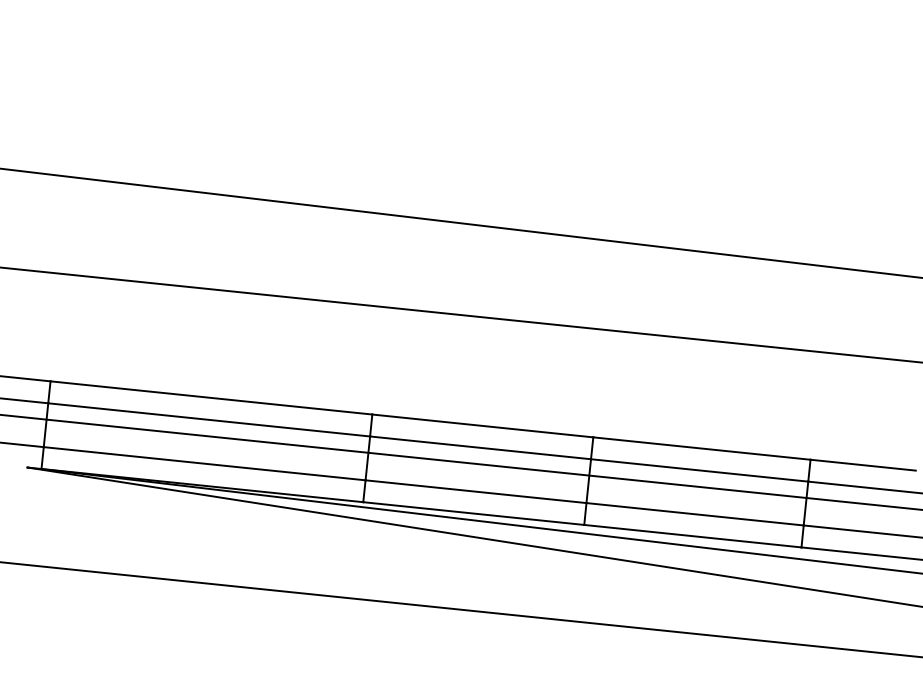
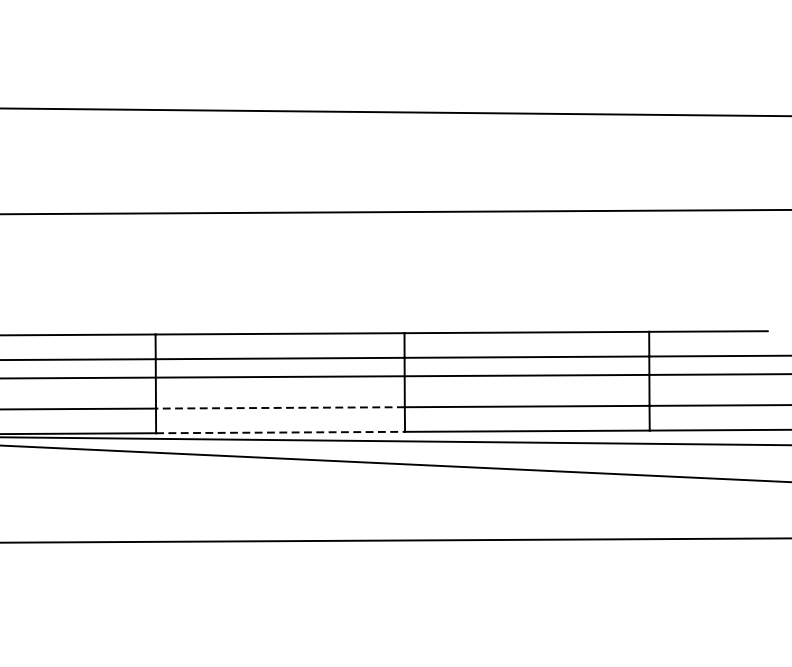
line: (475, 491) -> (279, 407), solid -> dashed
line: (474, 513) -> (281, 432), solid -> dashed

